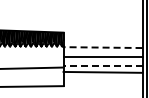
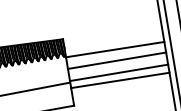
line: (103, 47) -> (115, 49), dashed -> solid
line: (103, 66) -> (119, 73), dashed -> solid

